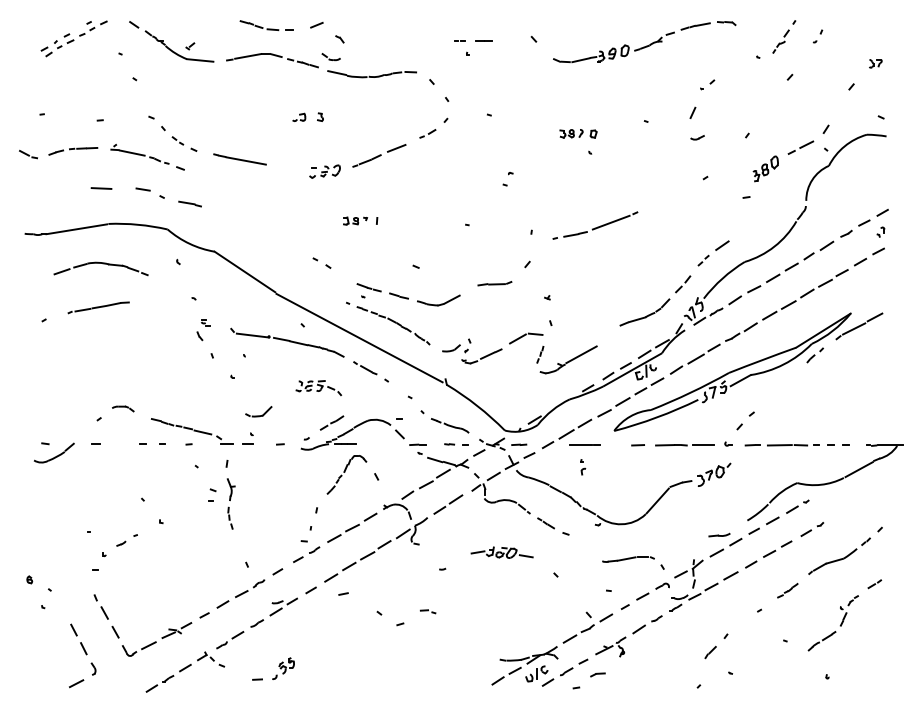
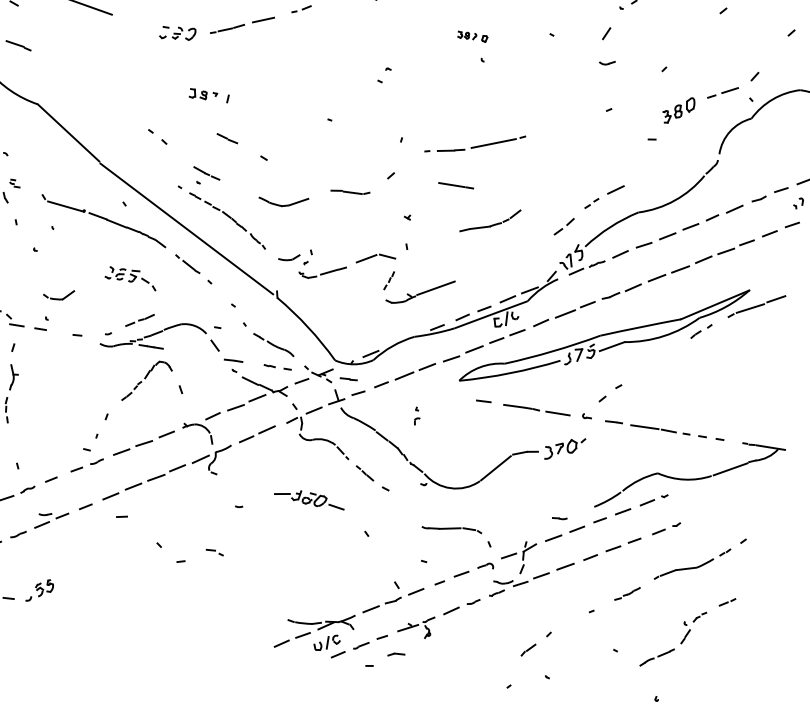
part: (578, 133) -> (472, 36), size x0.7
line: (398, 295) -> (226, 137), moved
part: (644, 312) -> (489, 220), moved
line: (584, 444) -> (455, 185), moved
part: (719, 534) -> (560, 517), size x0.6

